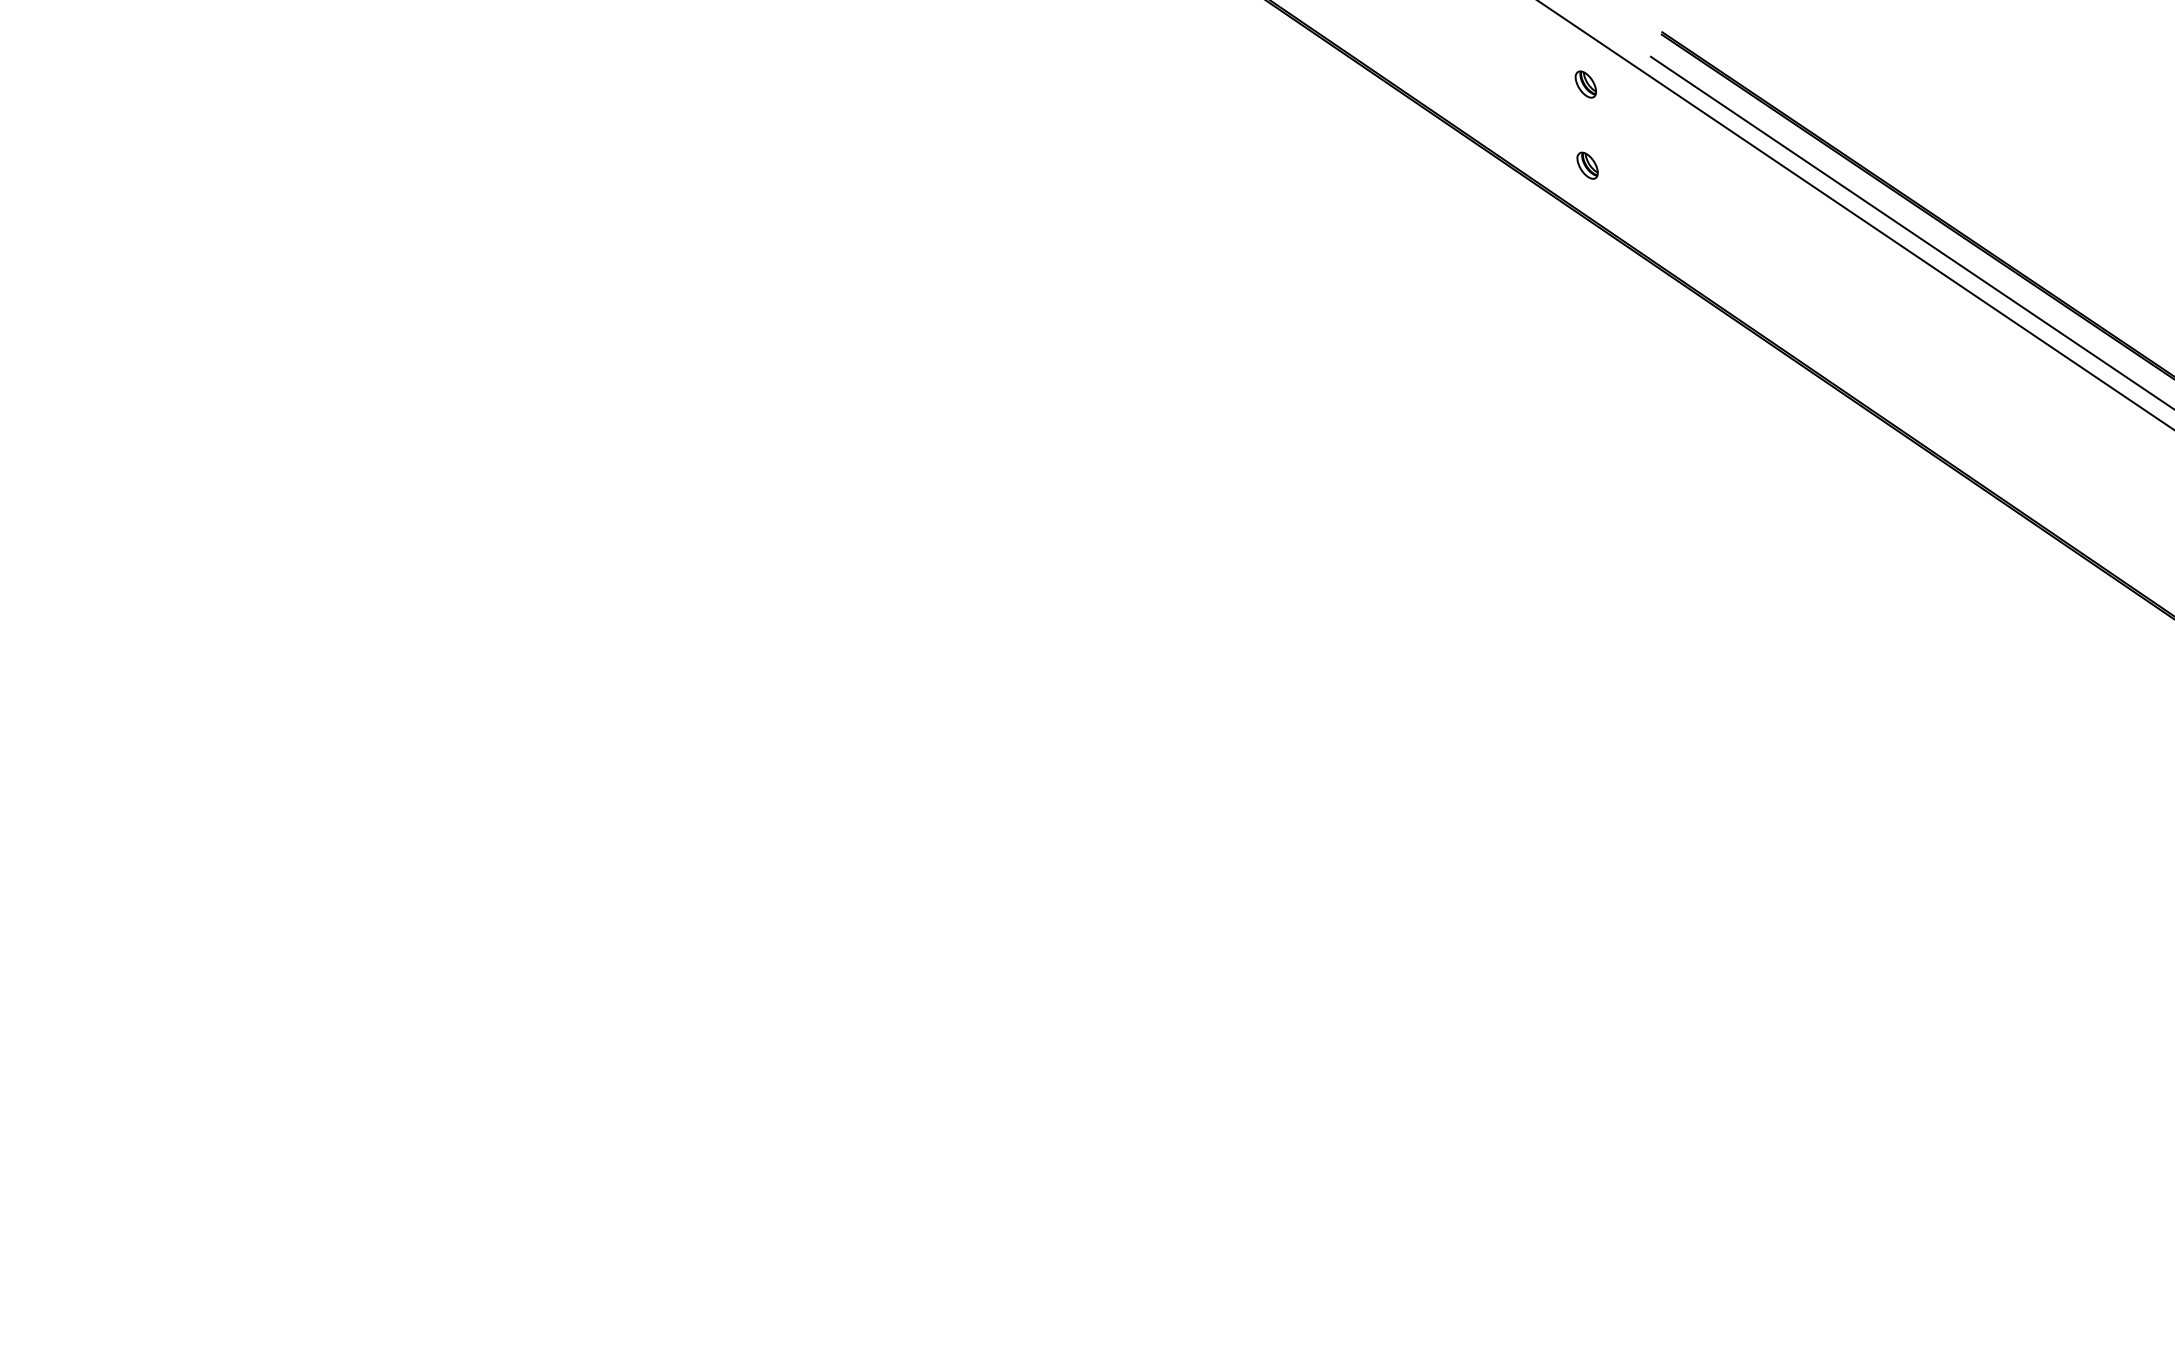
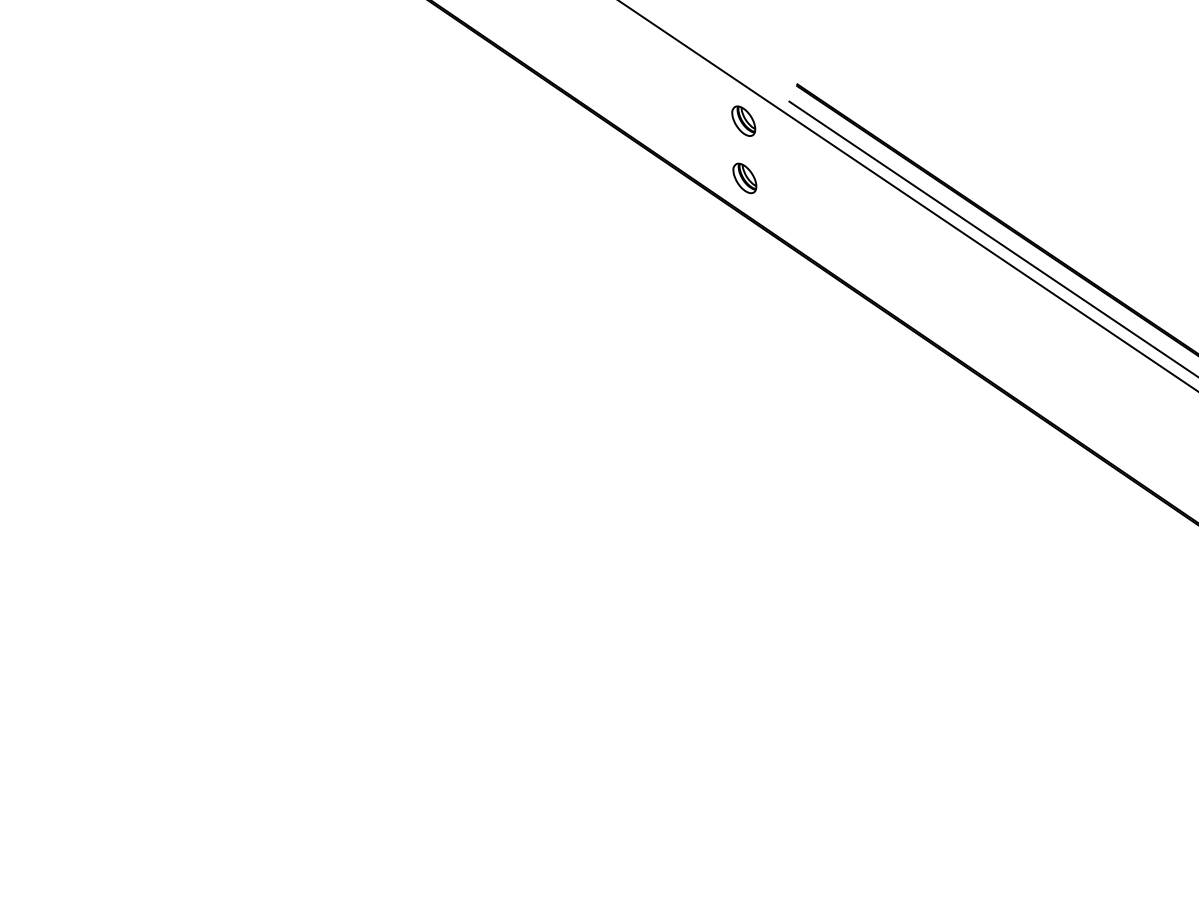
part: (1585, 84) -> (743, 121), size x1.6
part: (1587, 165) -> (744, 178), size x1.6

